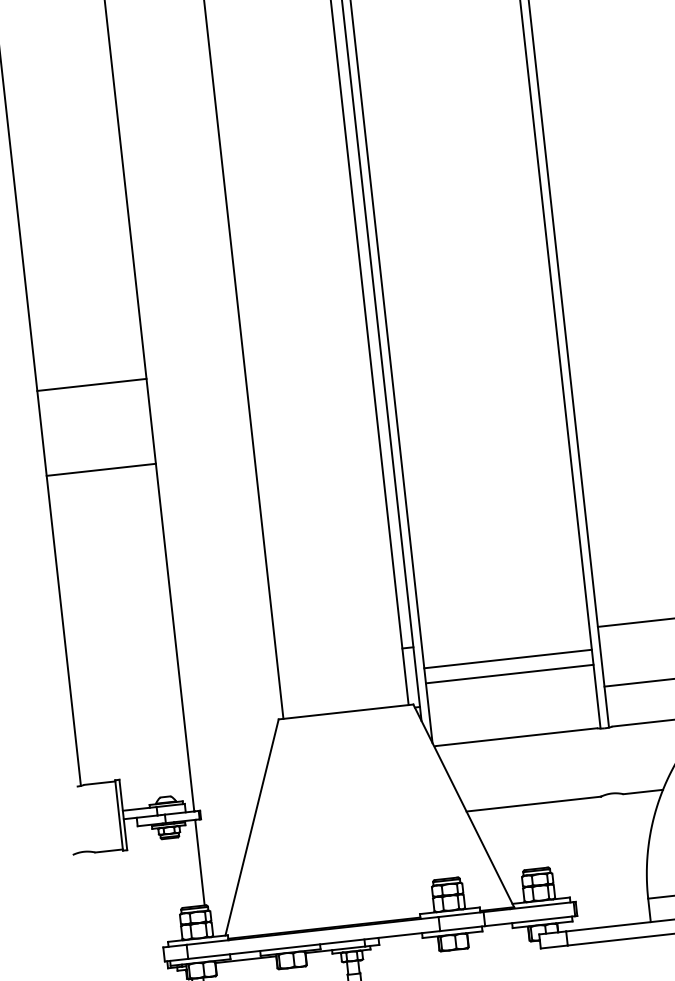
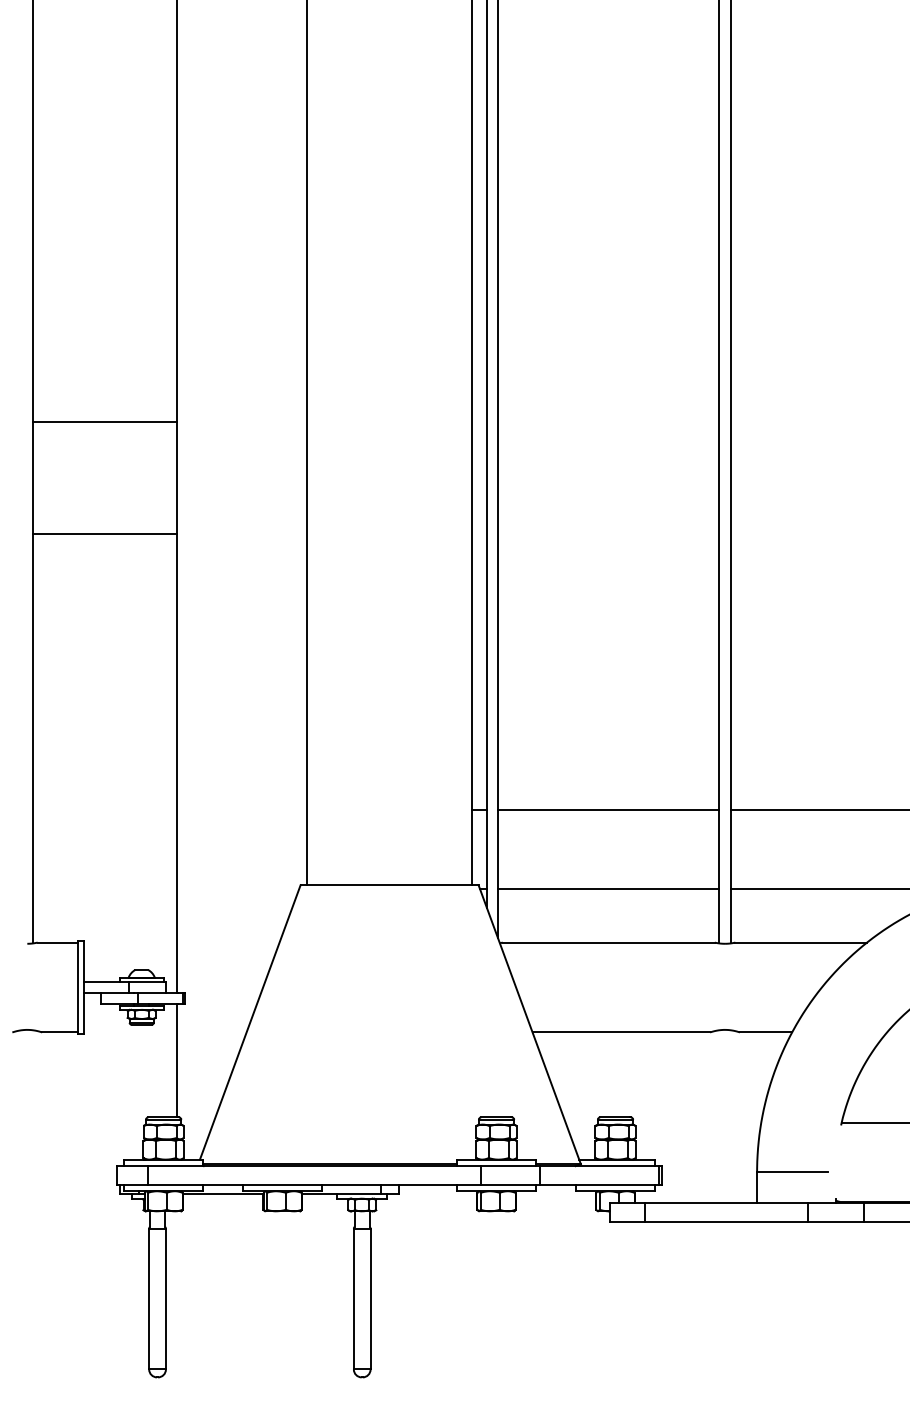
line: (507, 659) -> (608, 810), moved
line: (509, 674) -> (608, 889), moved

